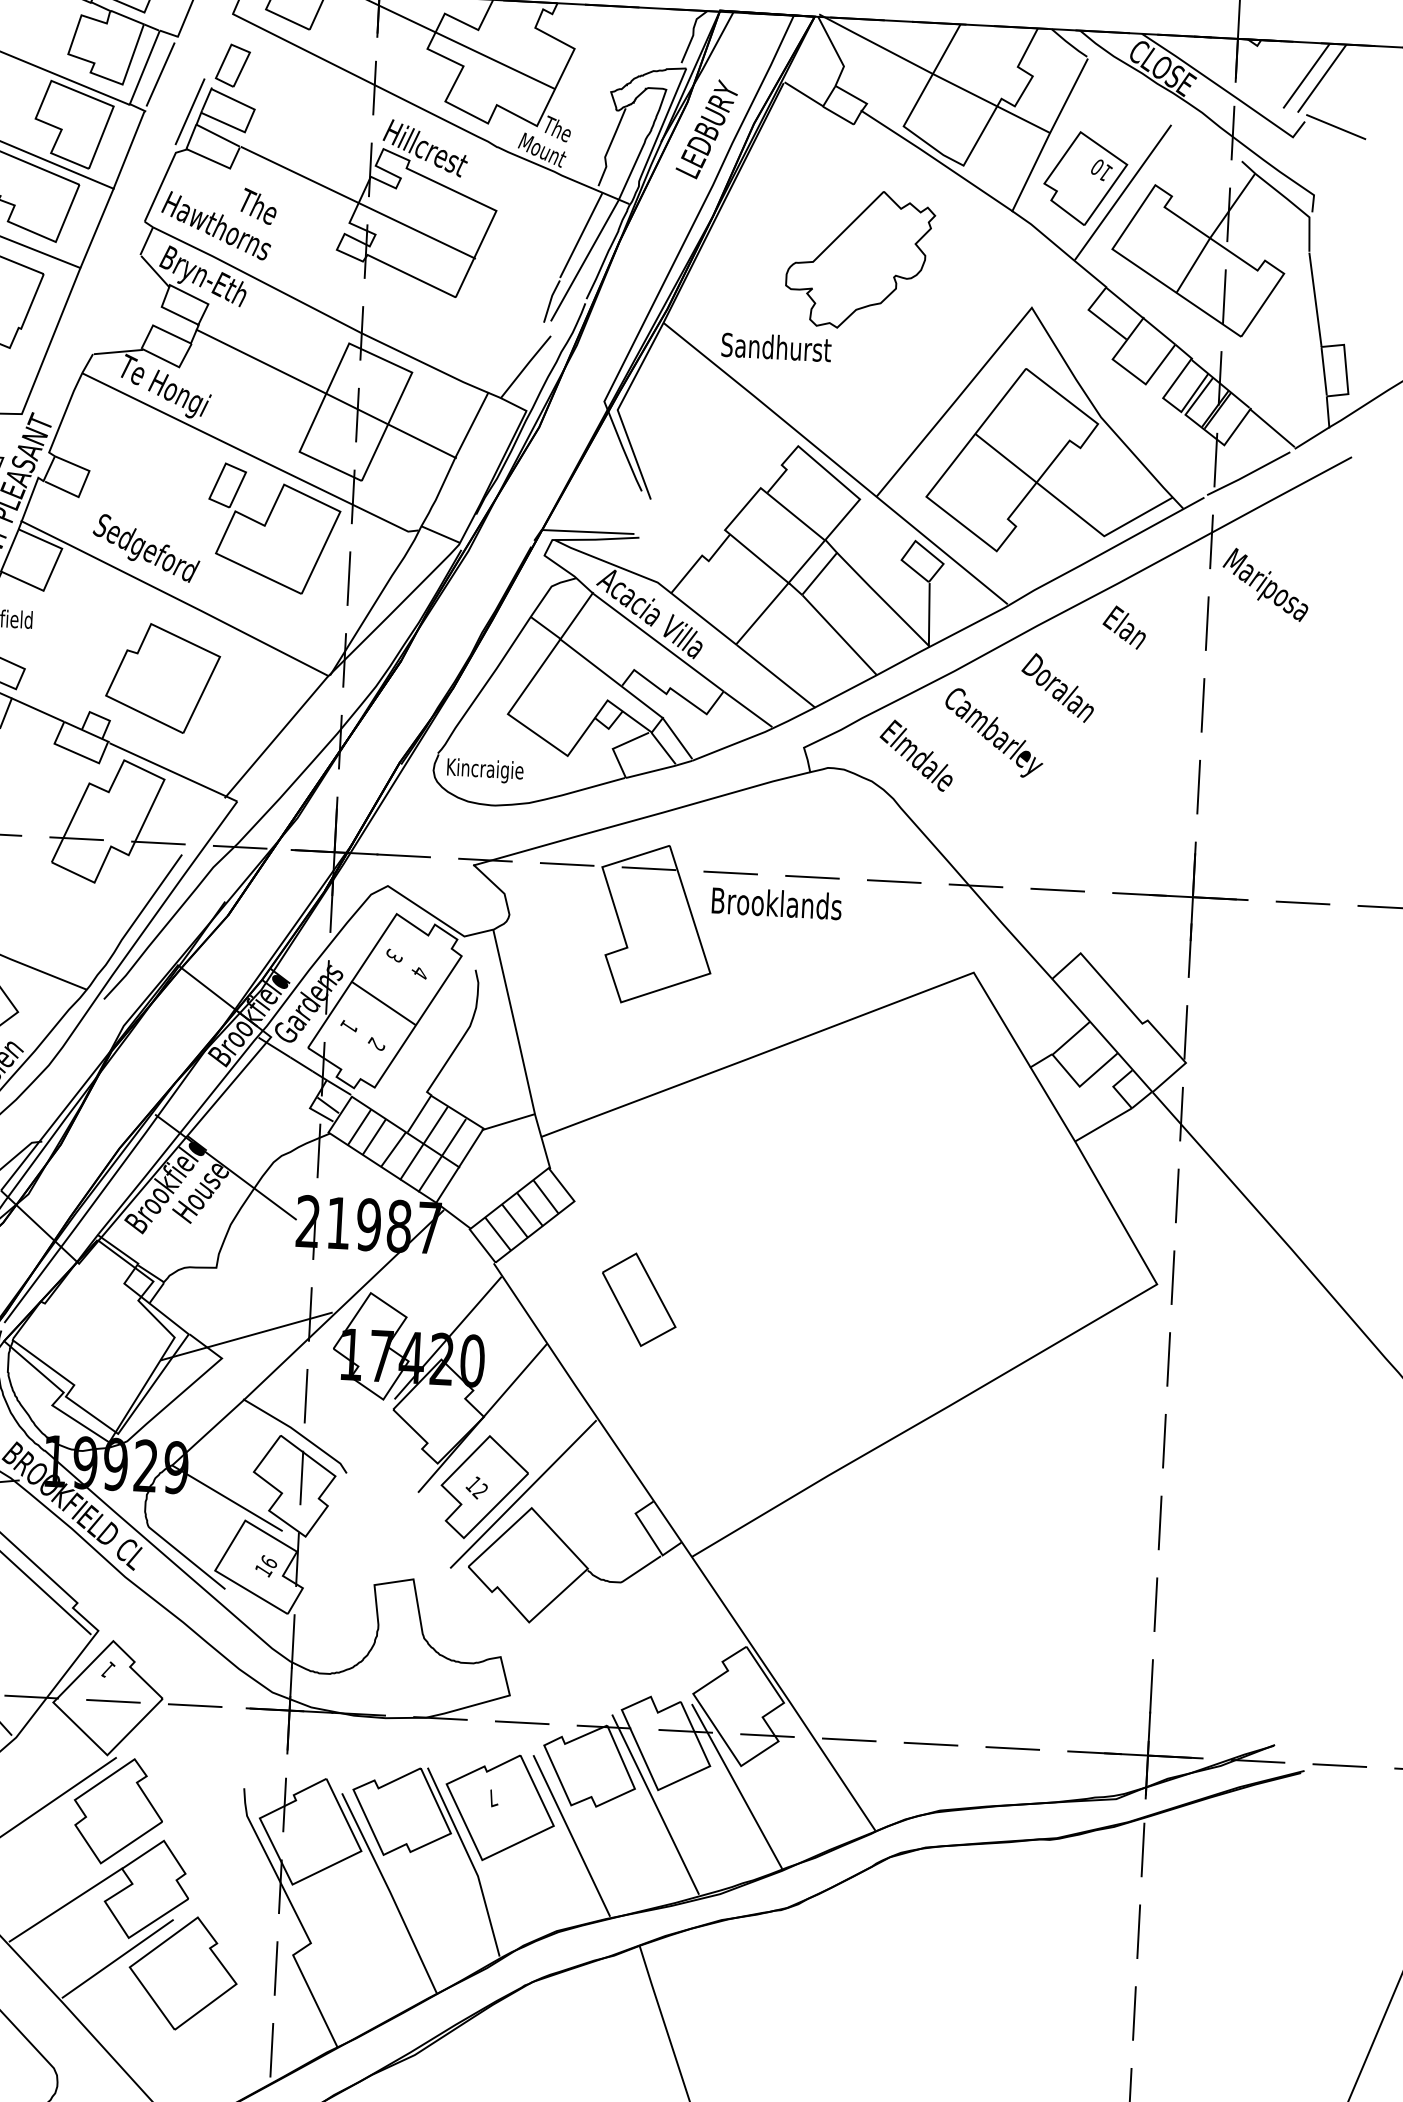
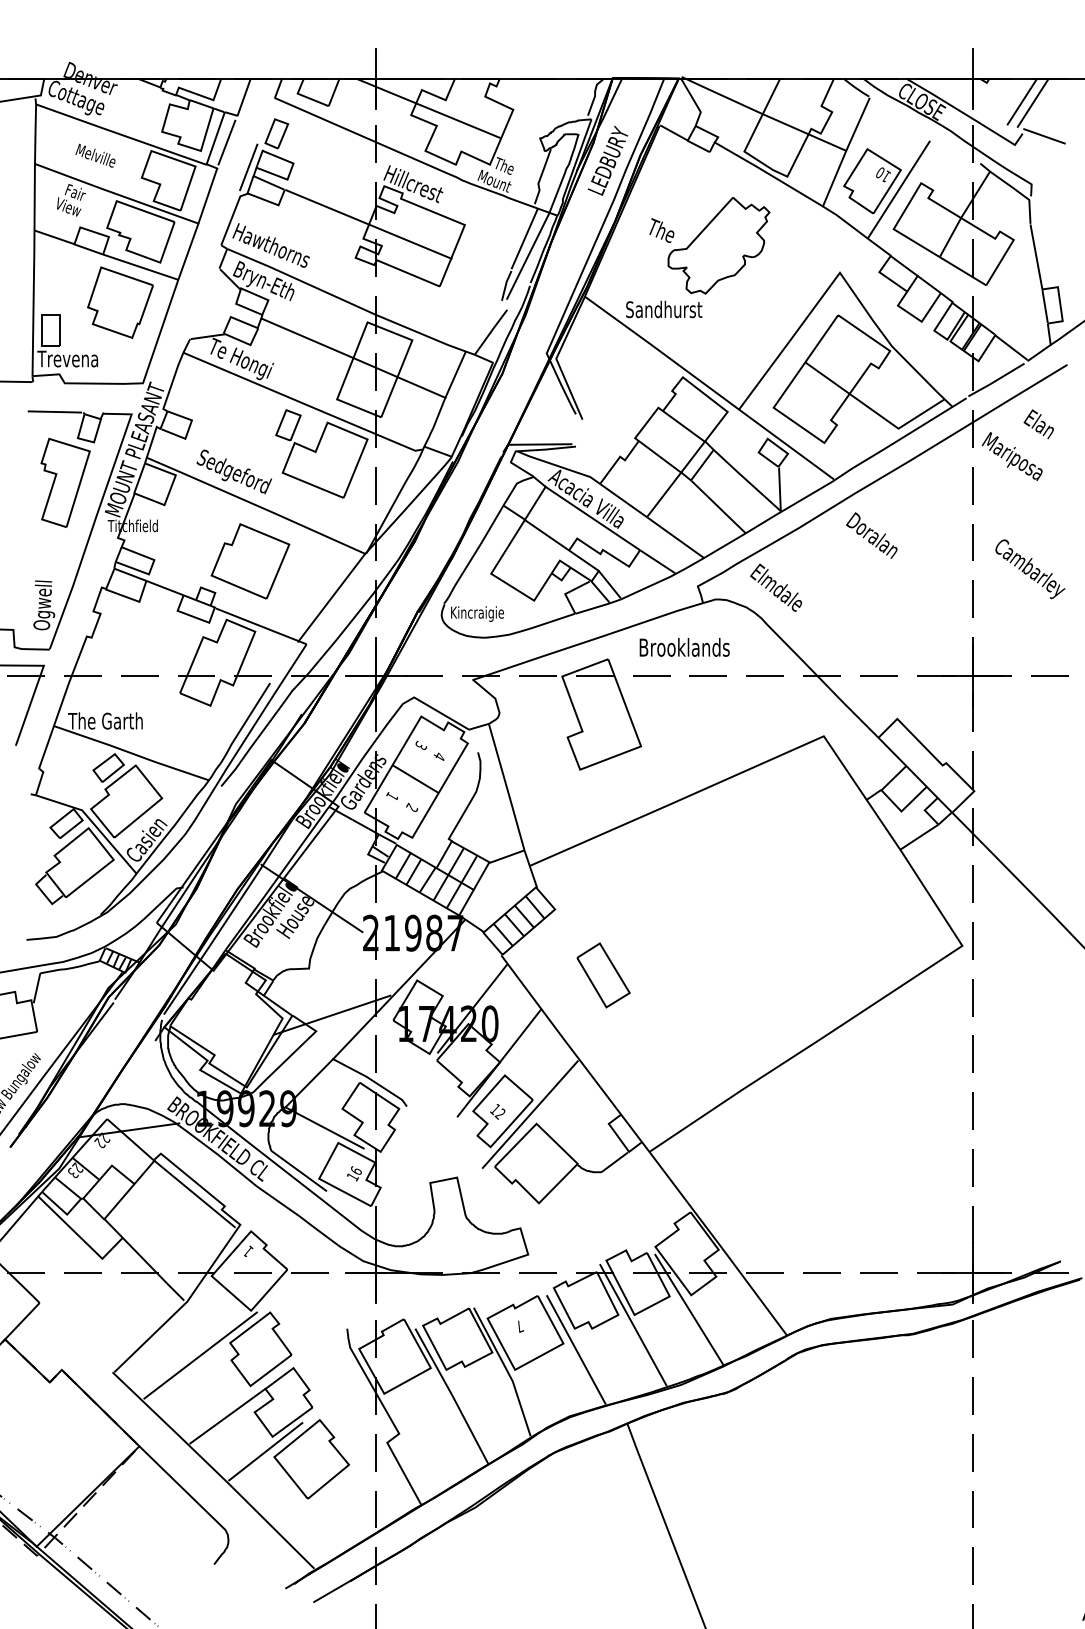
text: (258, 206) -> (661, 230), moved
text: (1123, 627) -> (1038, 424), moved
text: (994, 733) -> (1030, 569), moved
text: (776, 903) -> (684, 647), moved

